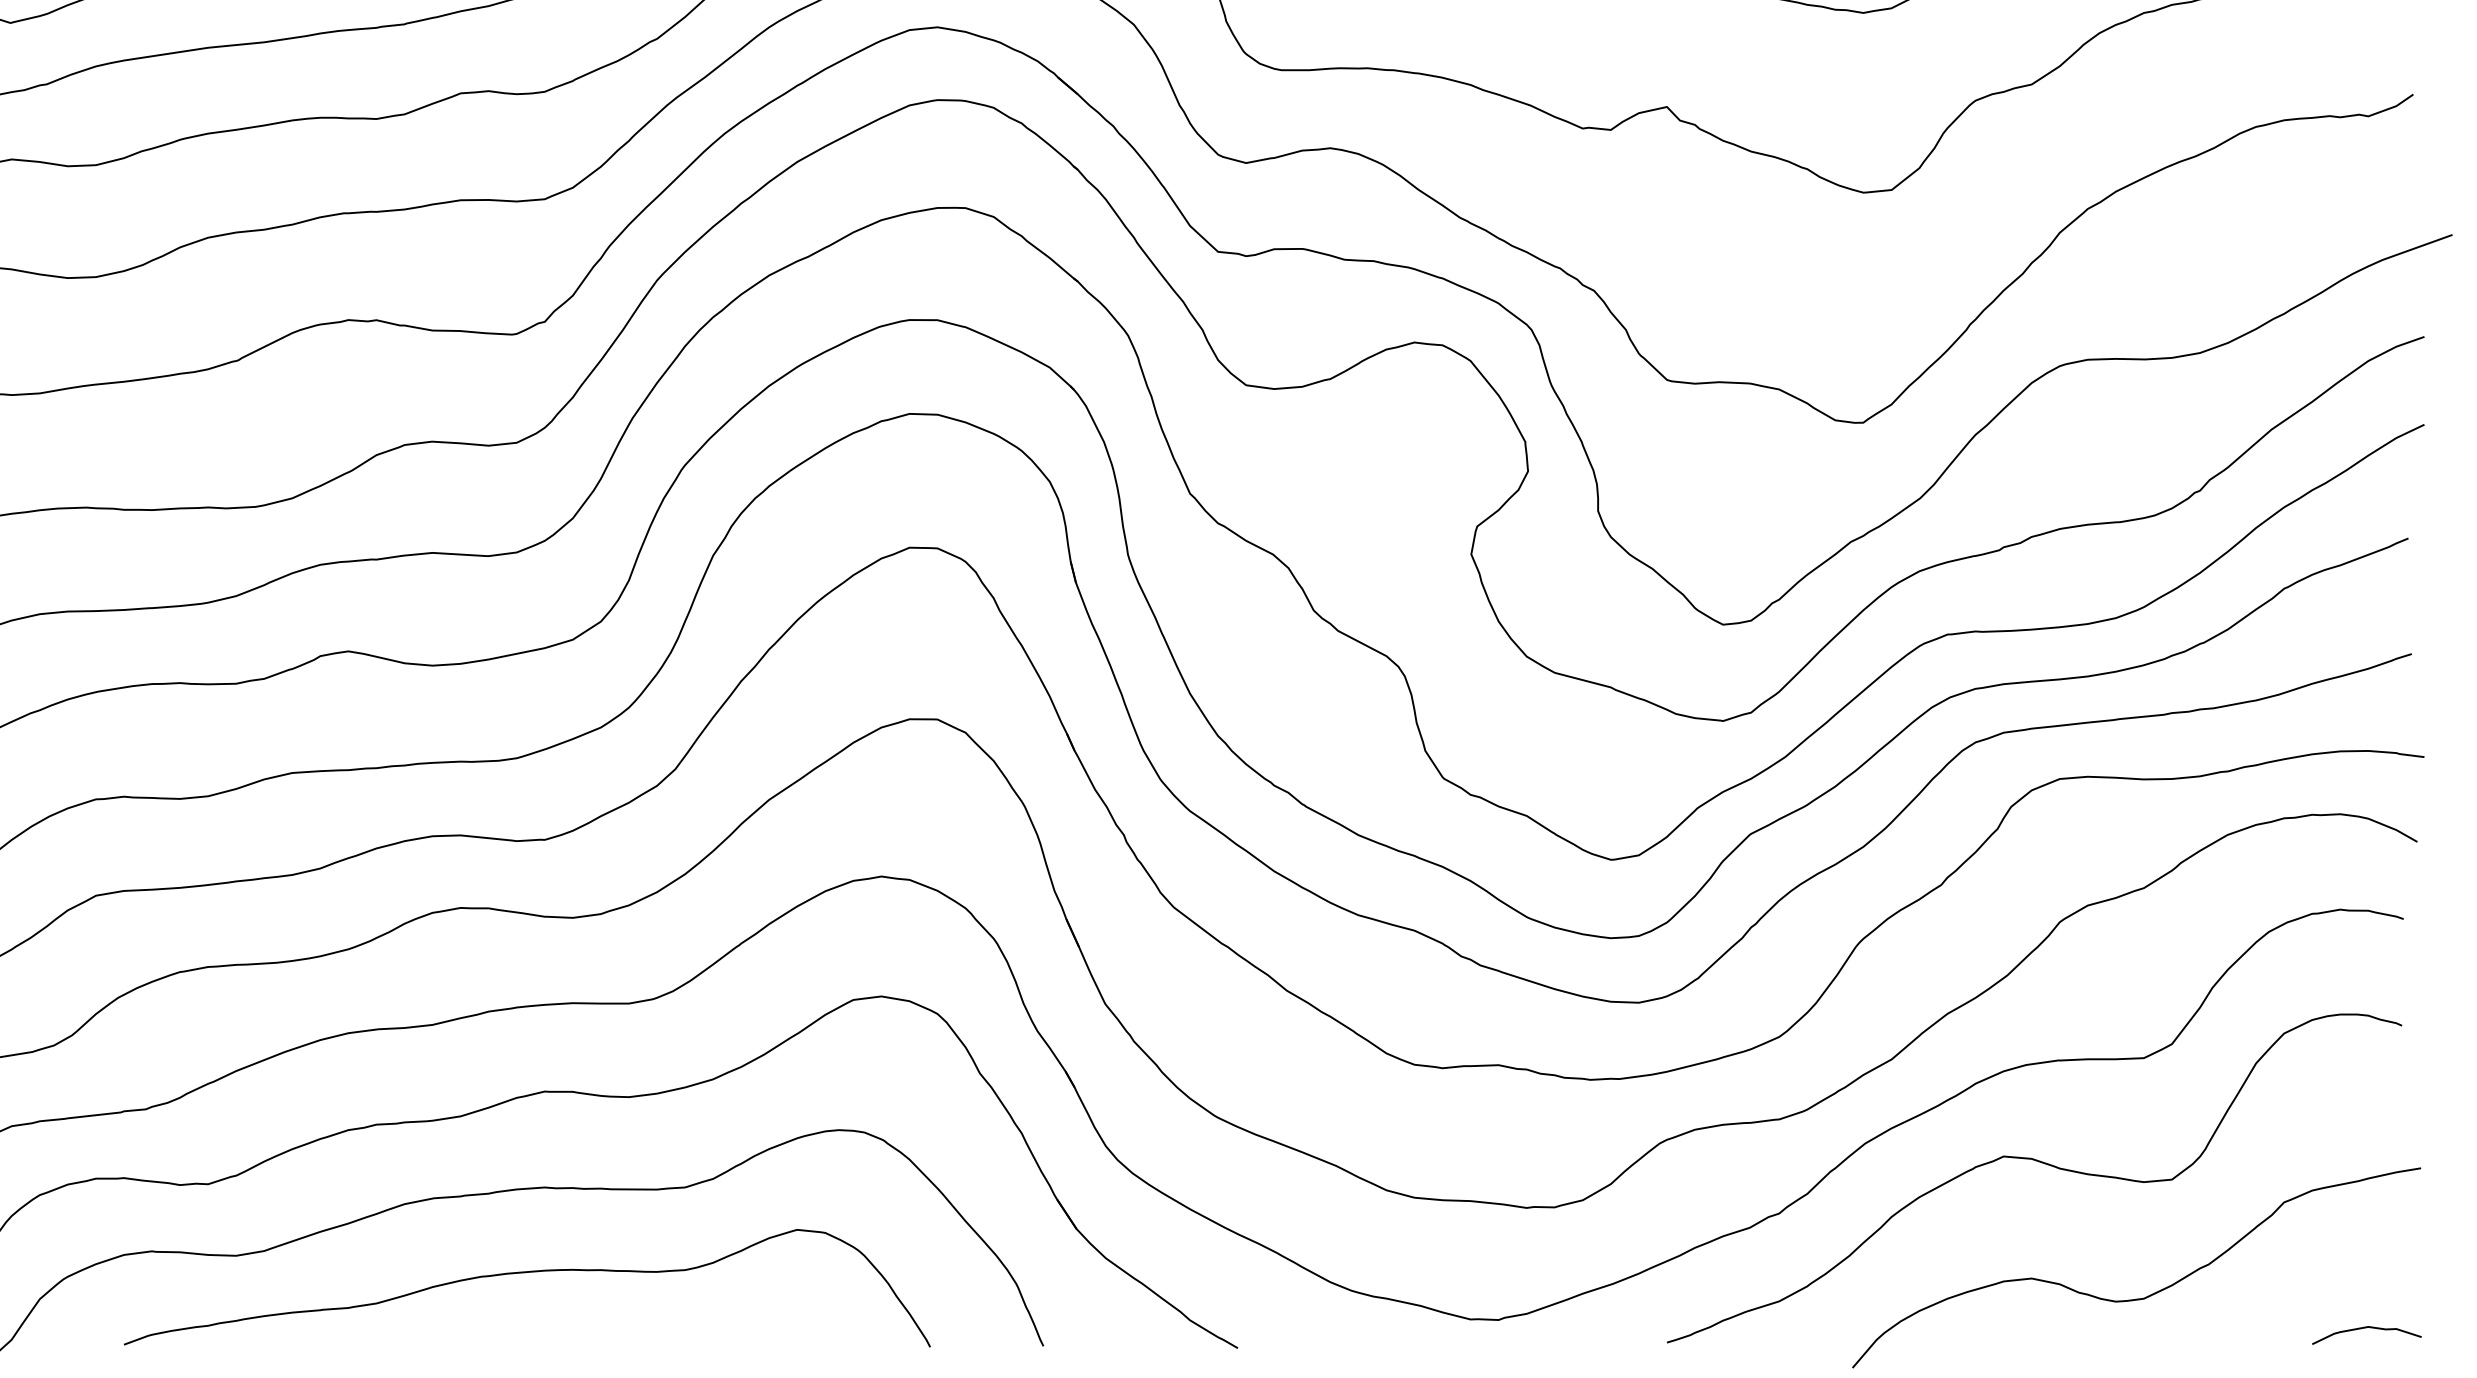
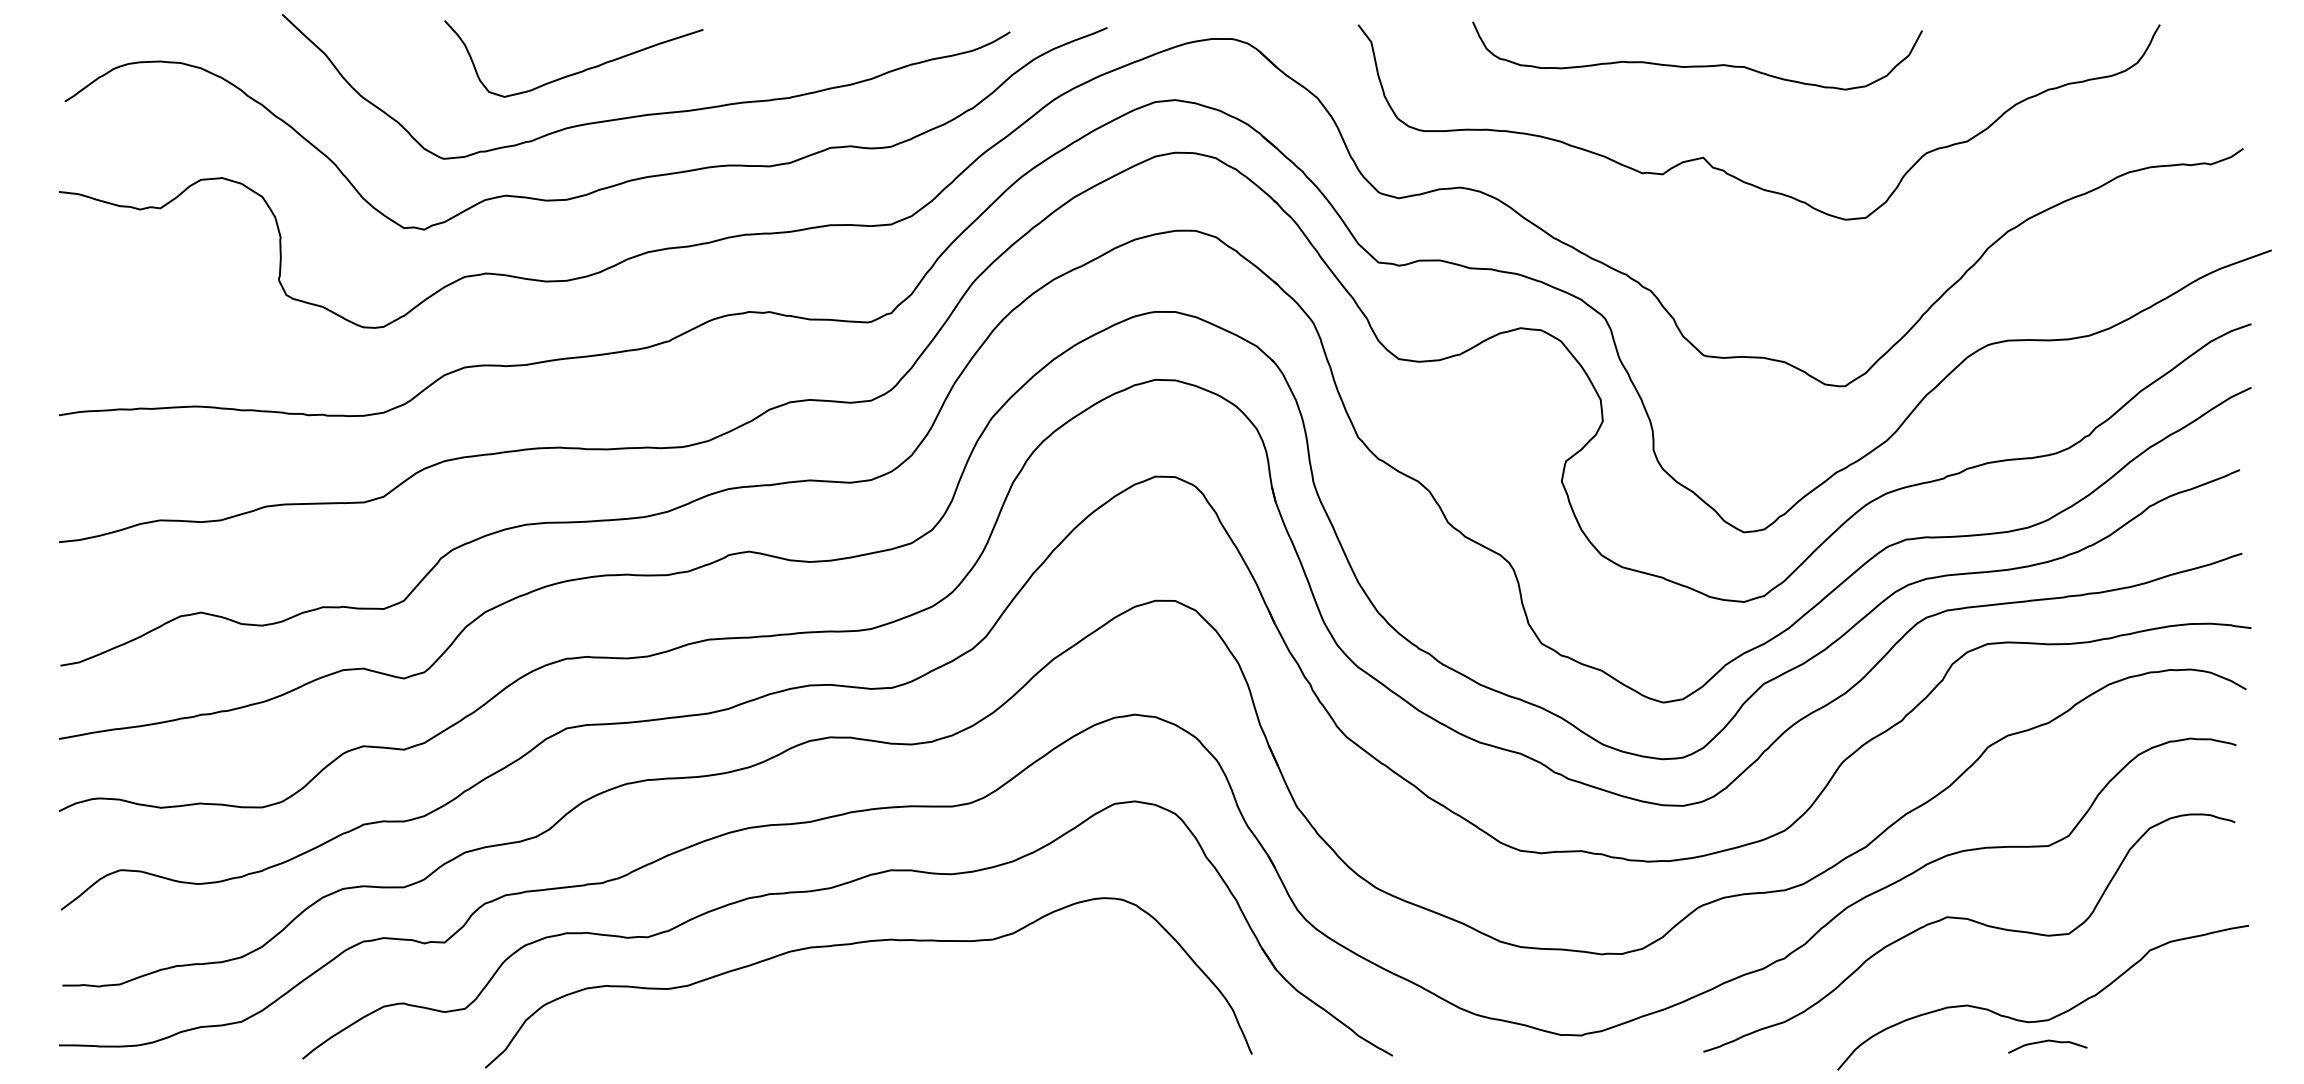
curve: (521, 1274) -> (874, 1002), removed
curve: (2363, 1329) -> (2045, 1042), moved

